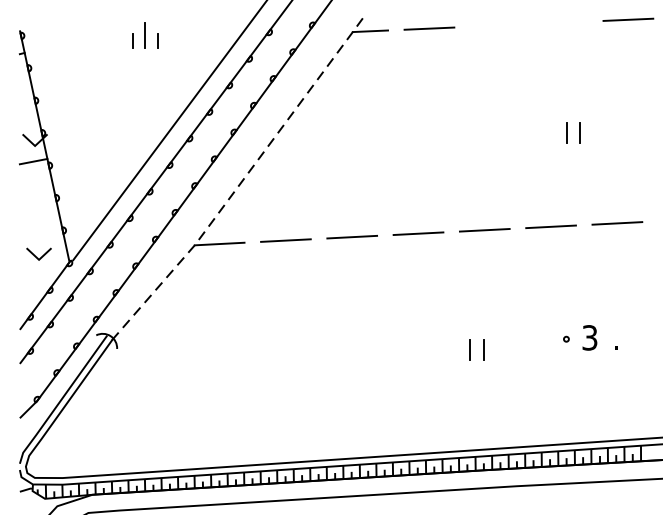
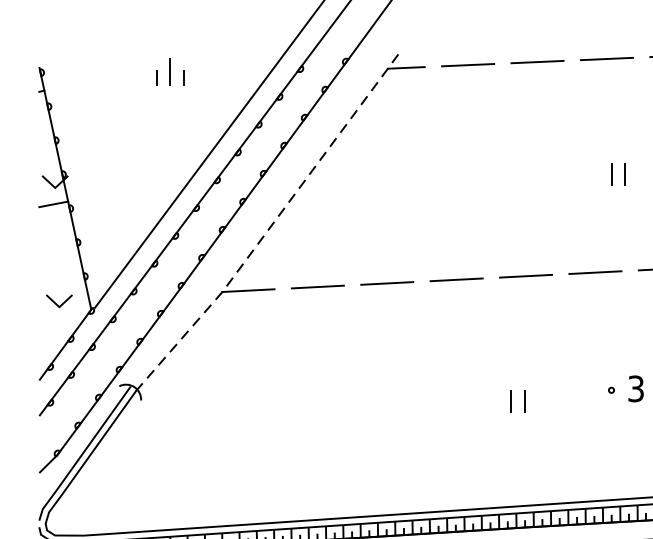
line: (561, 22) -> (606, 58), added
line: (495, 25) -> (537, 61), added

